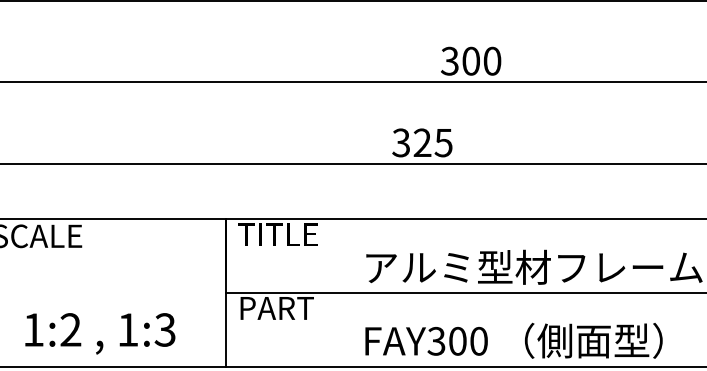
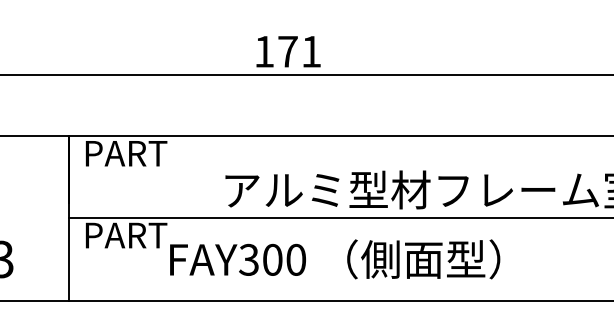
text: (422, 142) -> (287, 51), 325 -> 171
text: (277, 234) -> (126, 153), TITLE -> PART
text: (513, 340) -> (334, 258), moved

